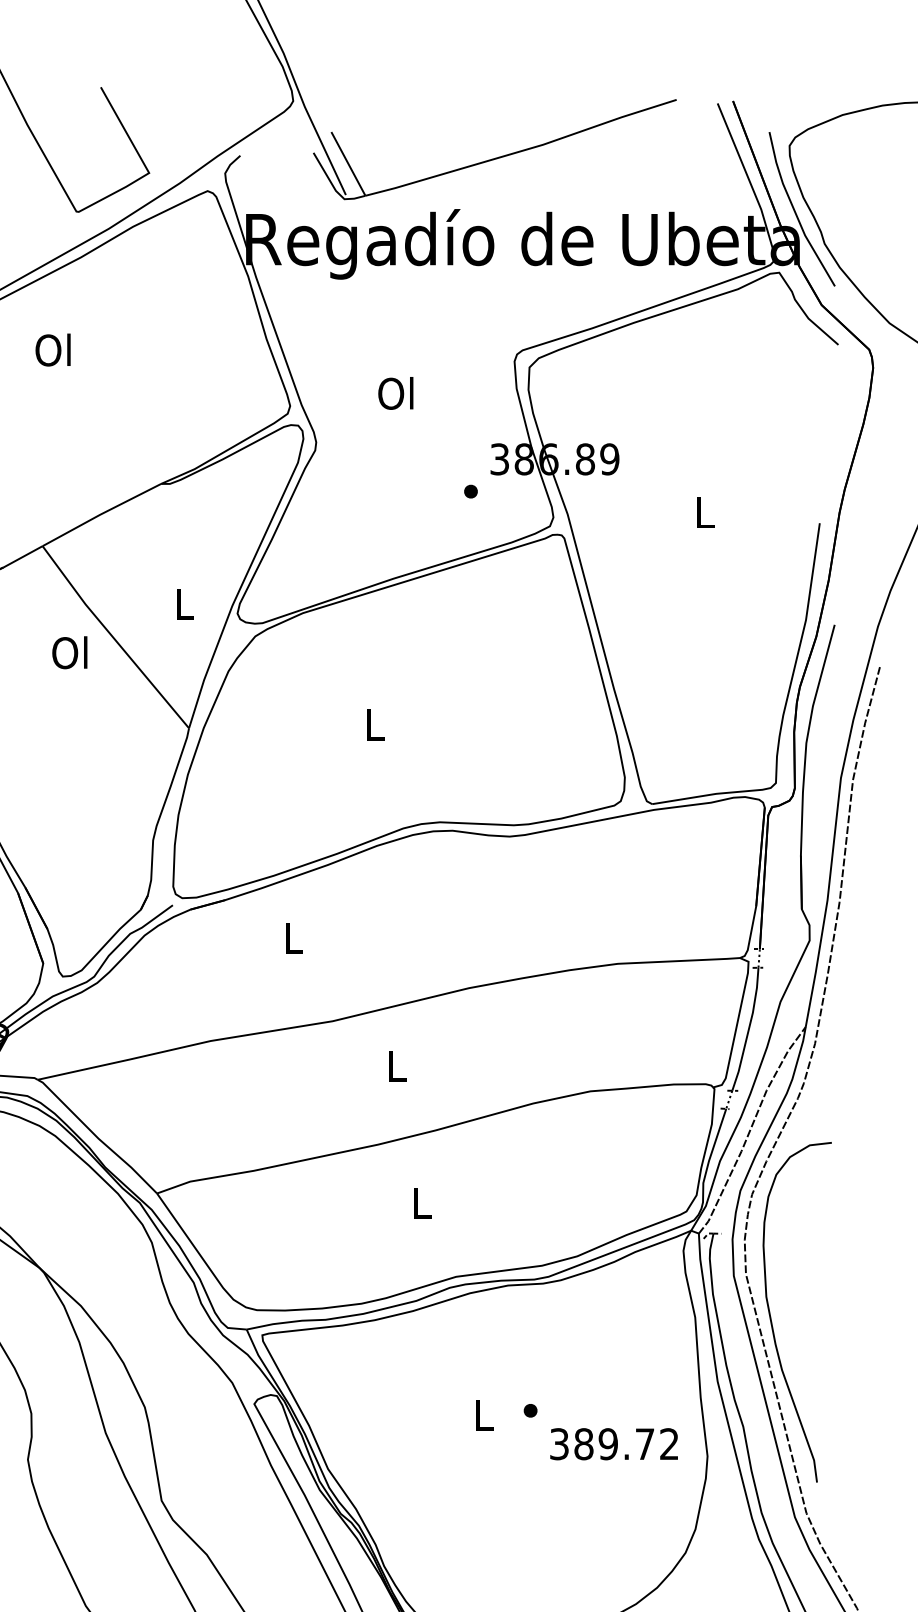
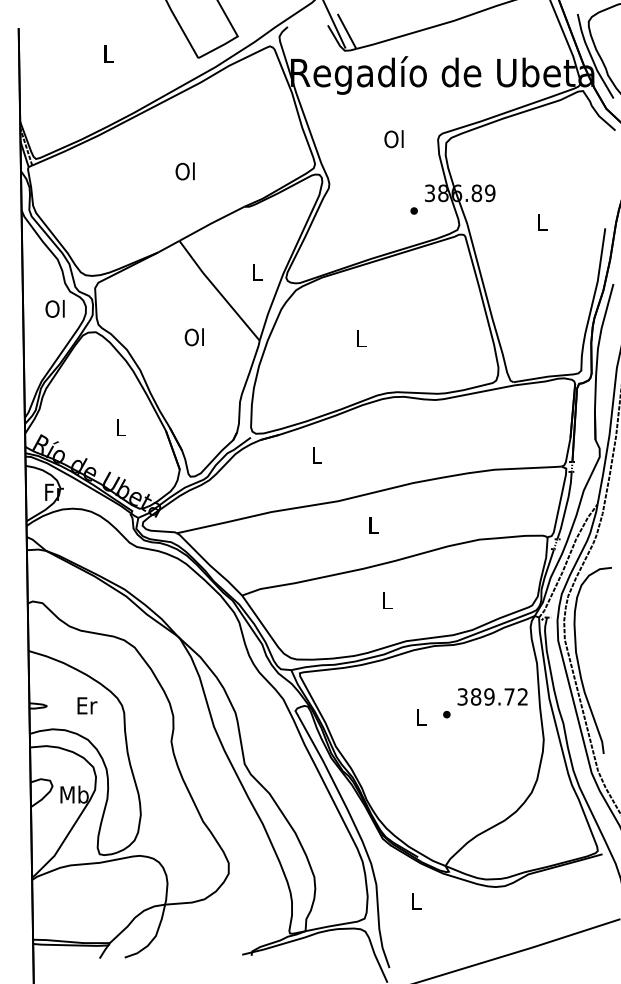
text: (51, 350) -> (184, 171), moved
text: (394, 393) -> (393, 139), moved
text: (68, 653) -> (193, 337), moved
text: (613, 1443) -> (492, 696), moved

